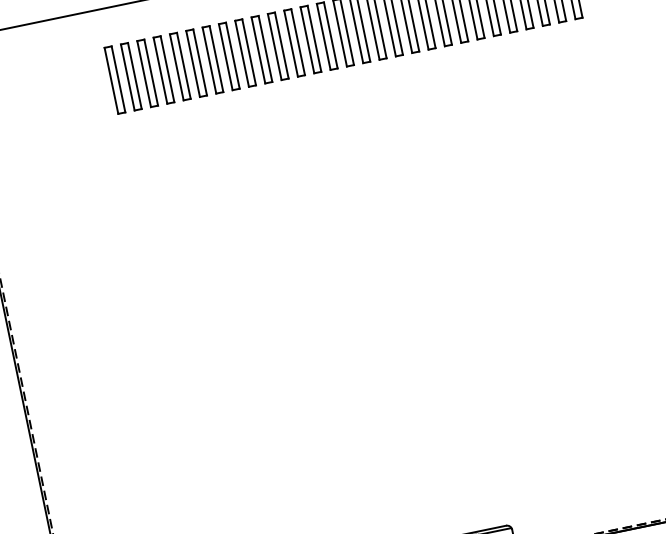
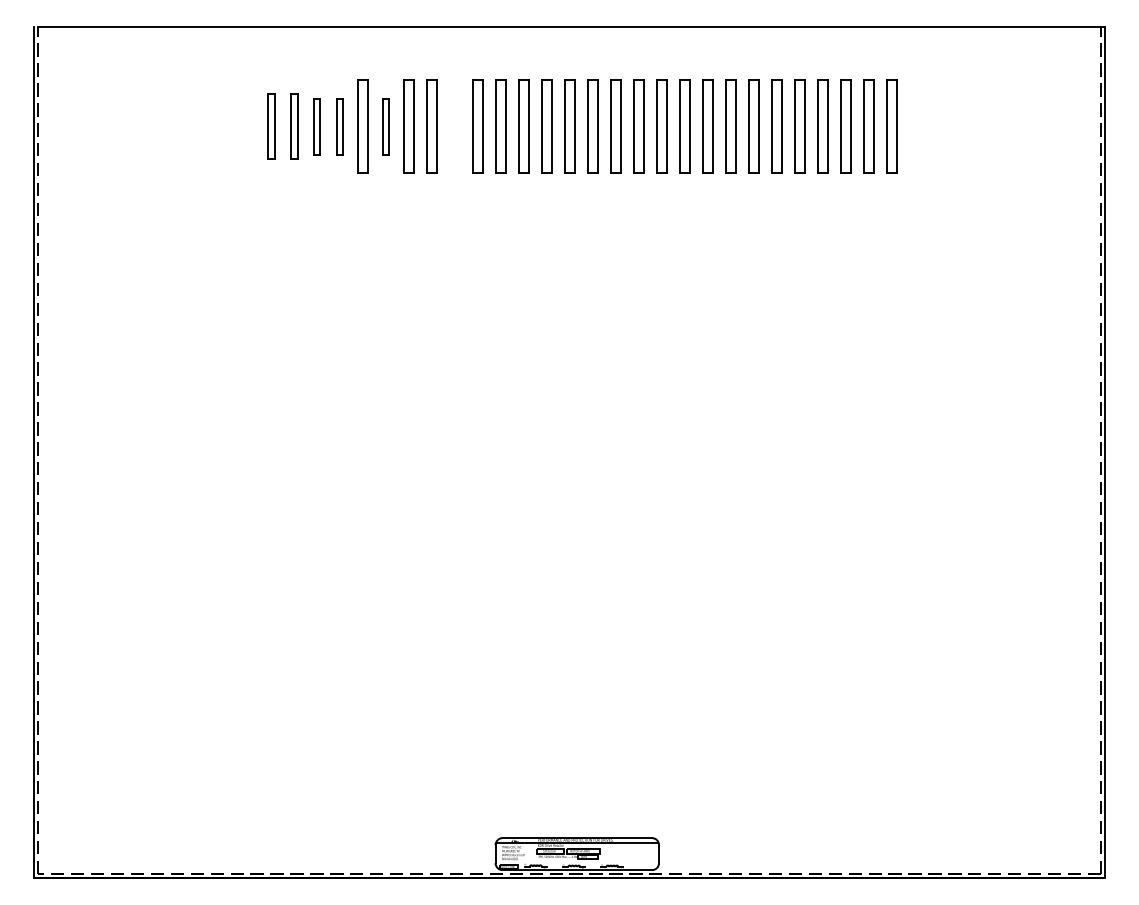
part: (261, 49) -> (454, 126), removed
part: (212, 59) -> (385, 126), size x0.6
part: (179, 66) -> (339, 126), size x0.6
part: (163, 69) -> (316, 126), size x0.6
part: (146, 73) -> (293, 126), size x0.7
part: (130, 76) -> (270, 126), size x0.7
part: (114, 80) -> (247, 126), removed

